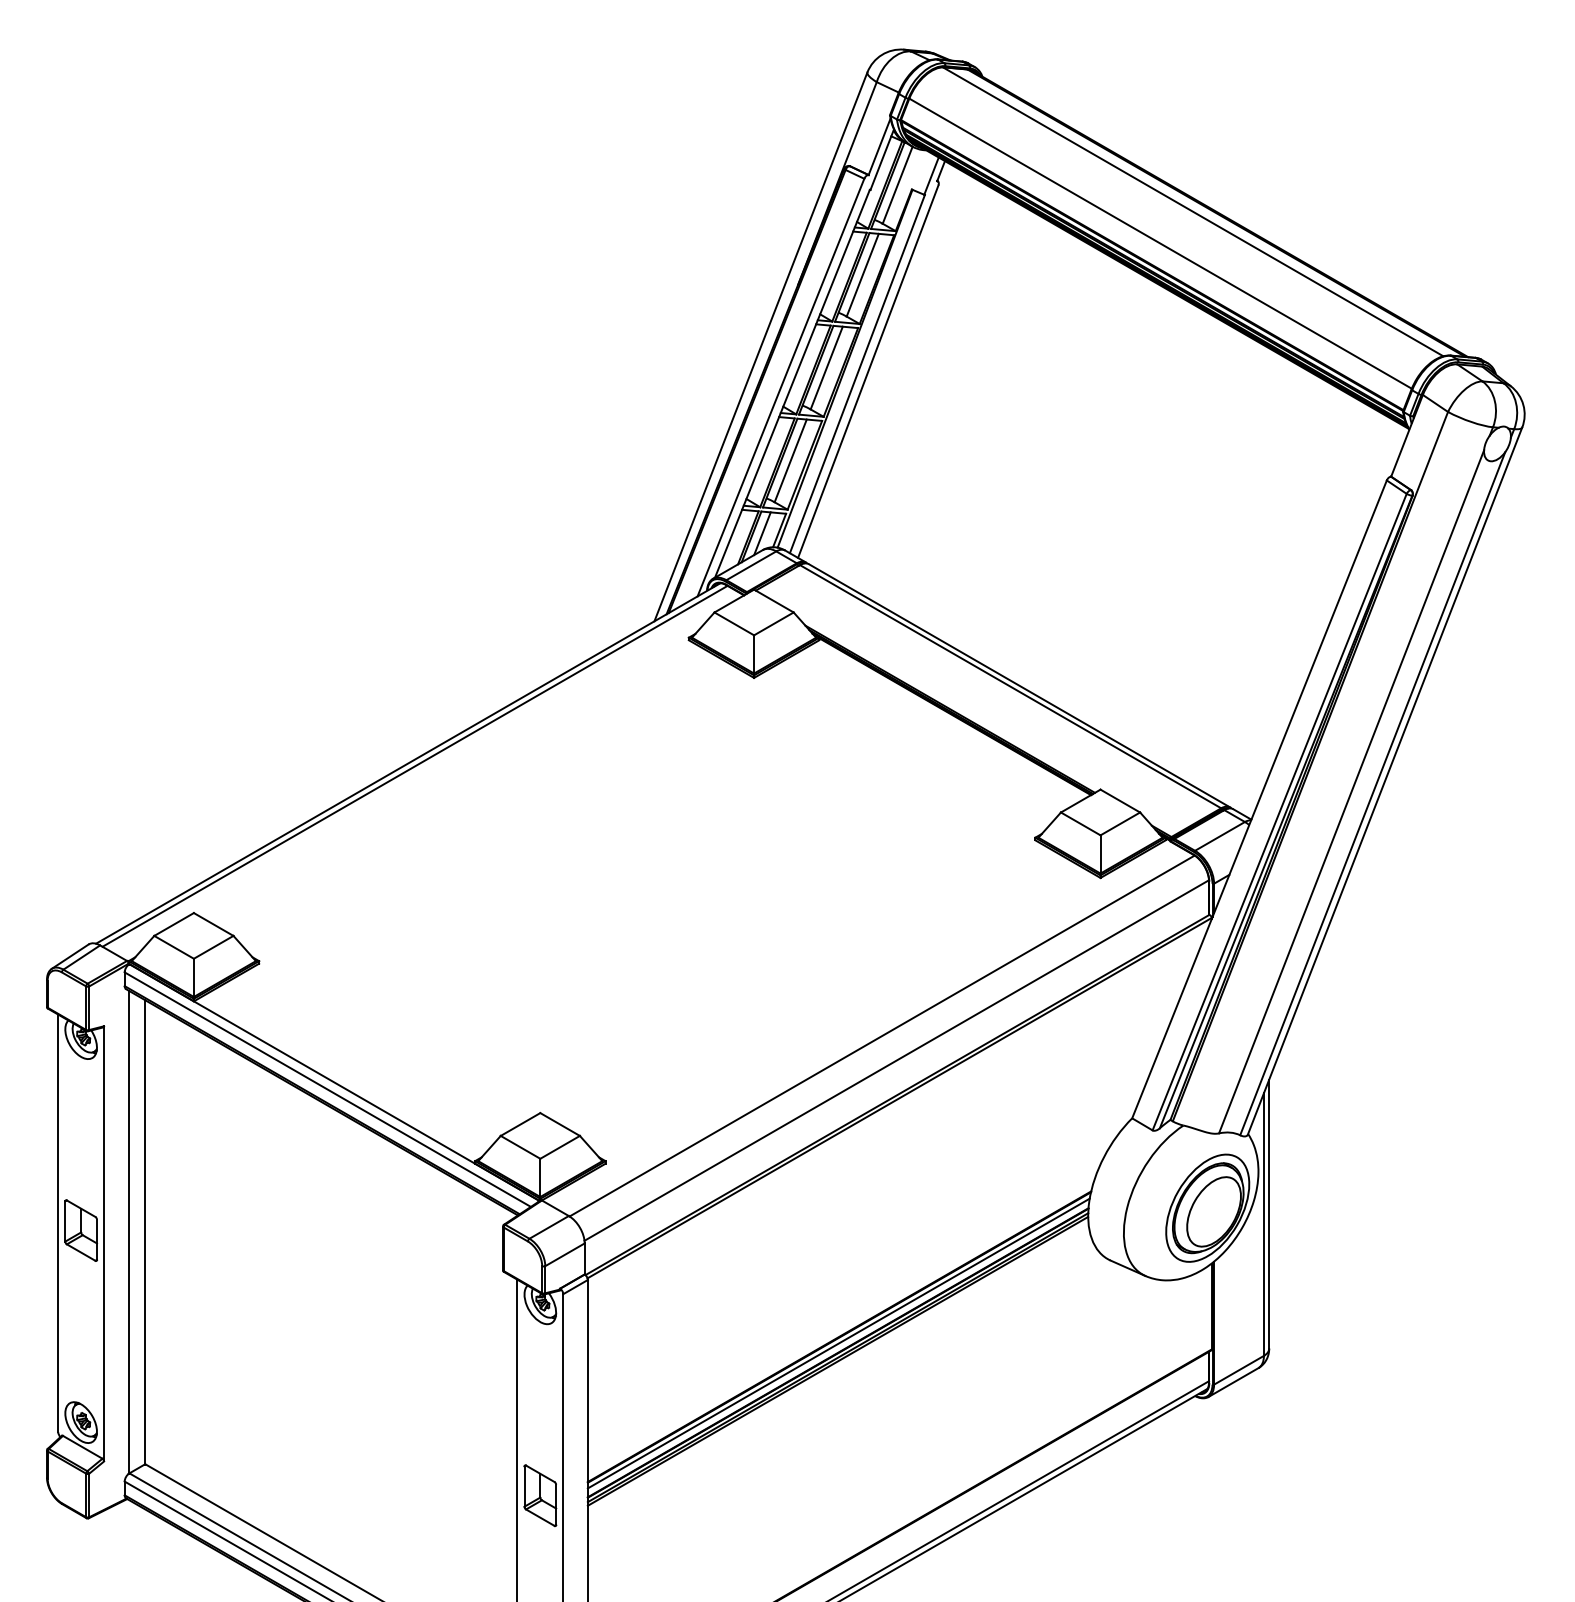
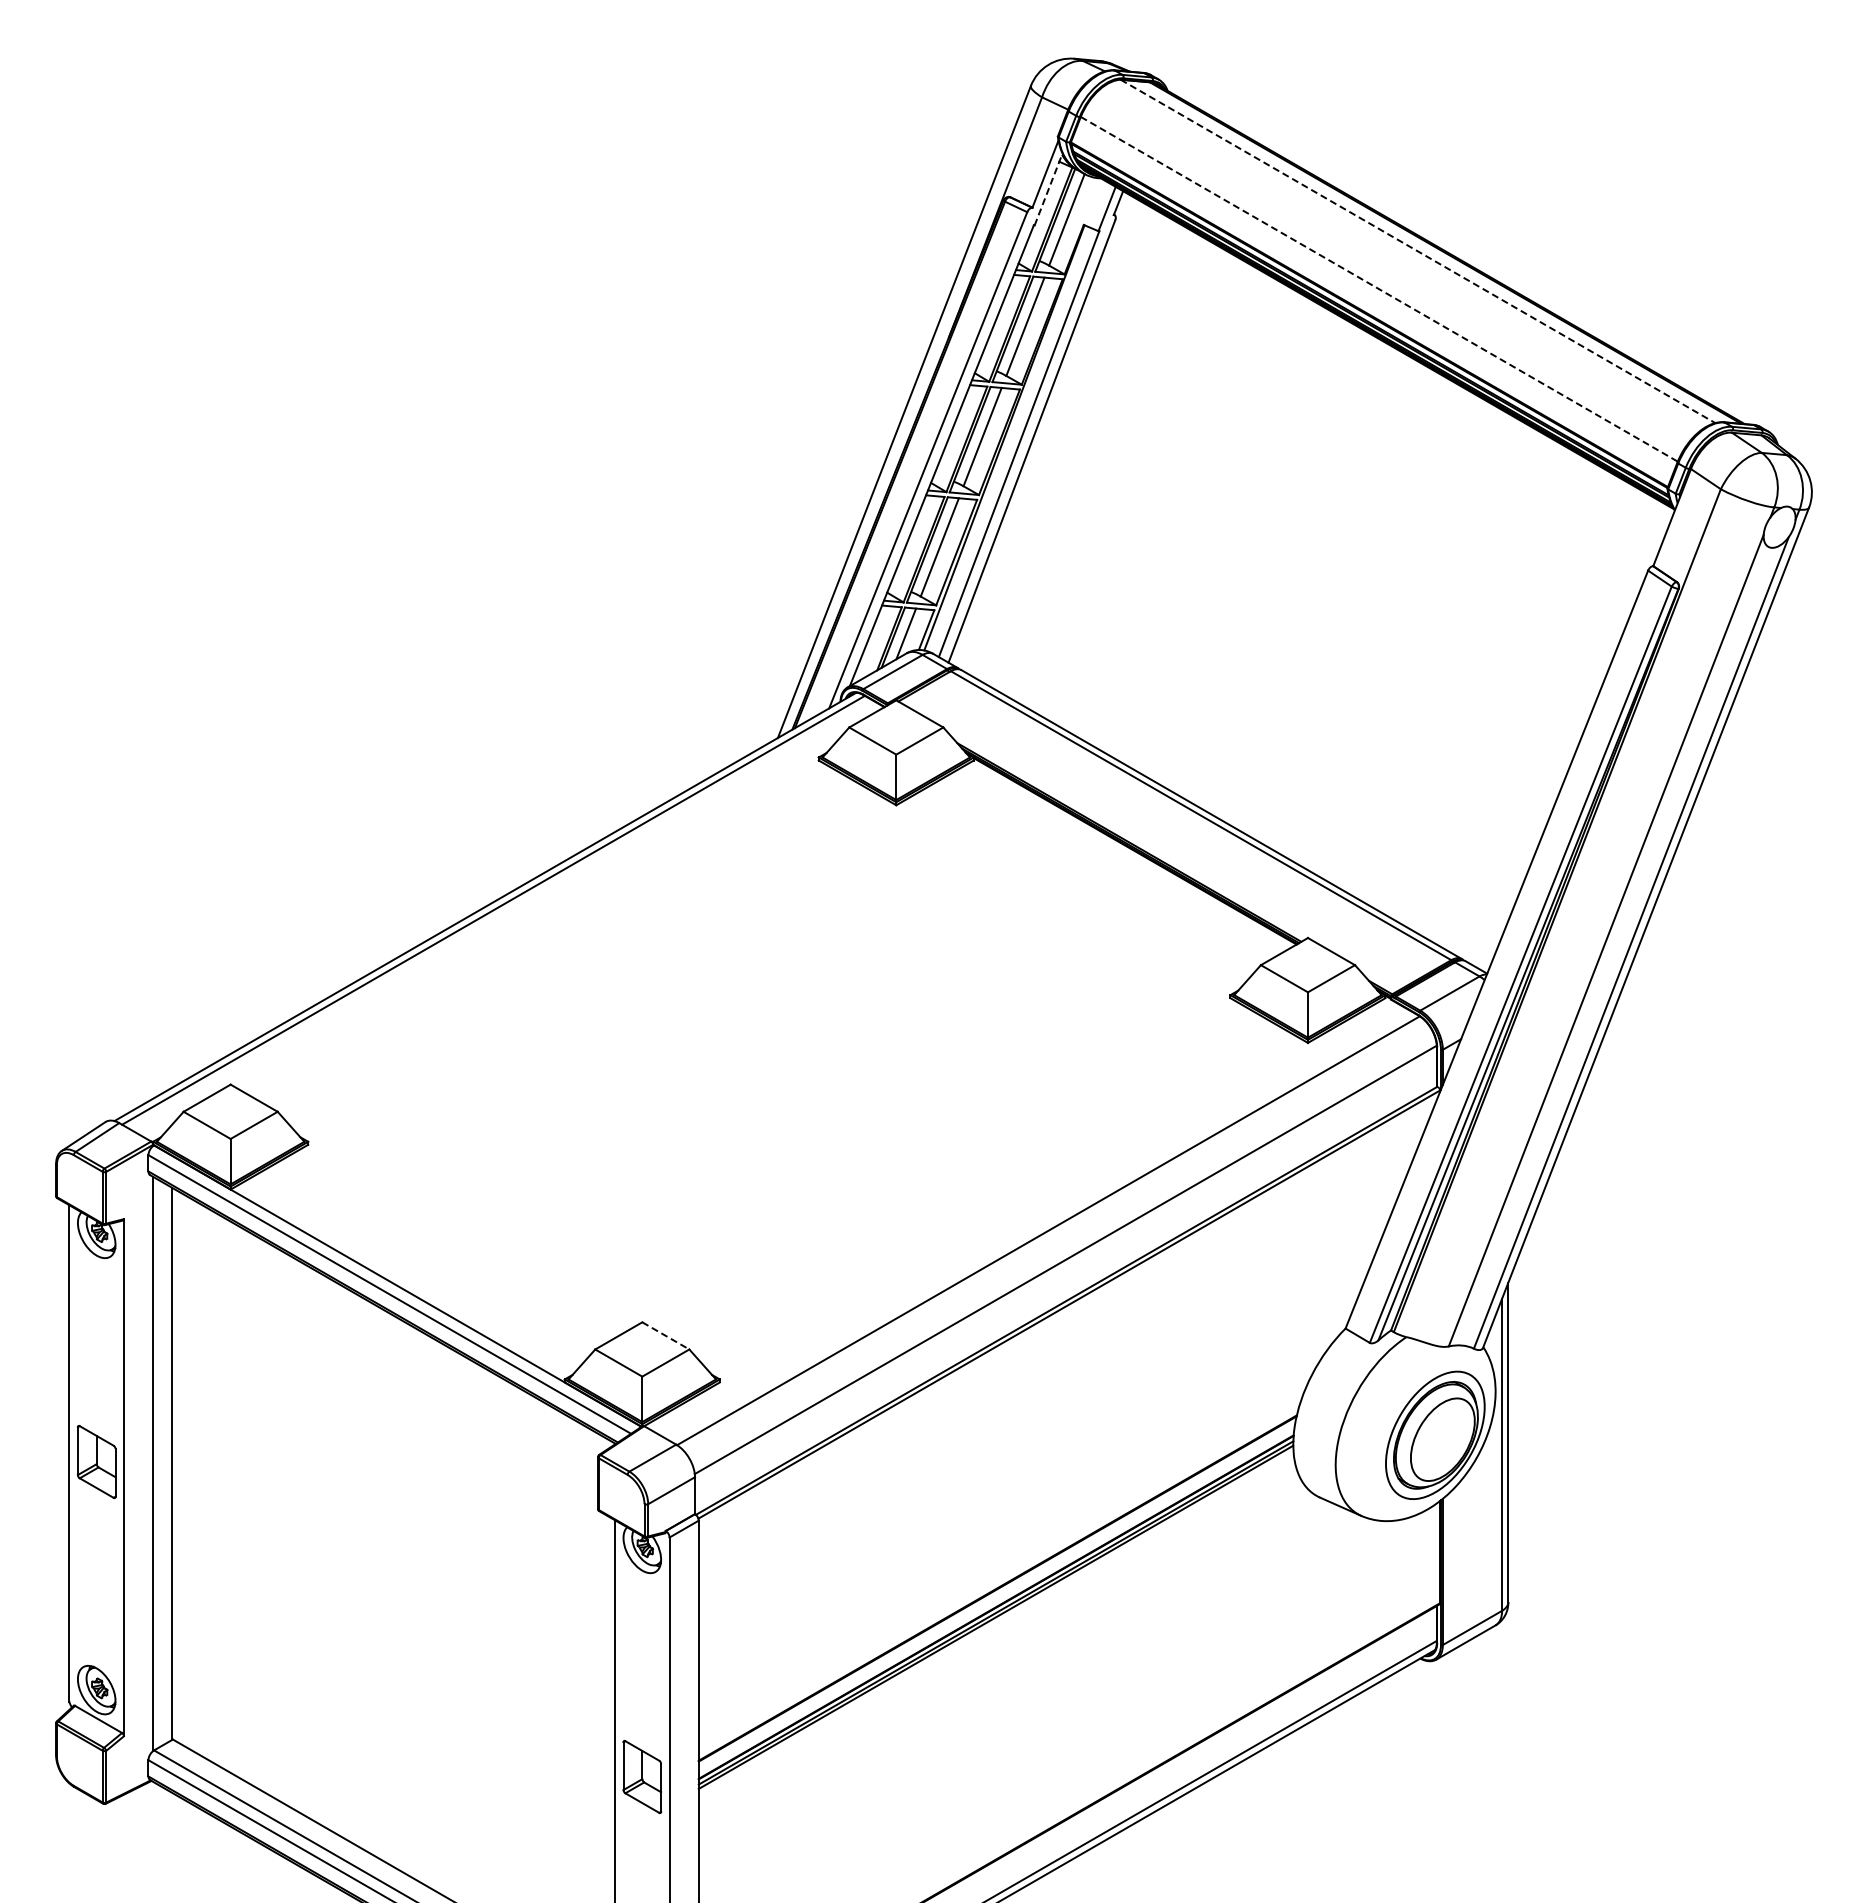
line: (882, 160) -> (1048, 190), solid -> dashed
line: (1193, 211) -> (1418, 251), solid -> dashed
line: (1160, 243) -> (1379, 289), solid -> dashed
line: (560, 1125) -> (666, 1336), solid -> dashed
line: (838, 1343) -> (996, 1596), removed

